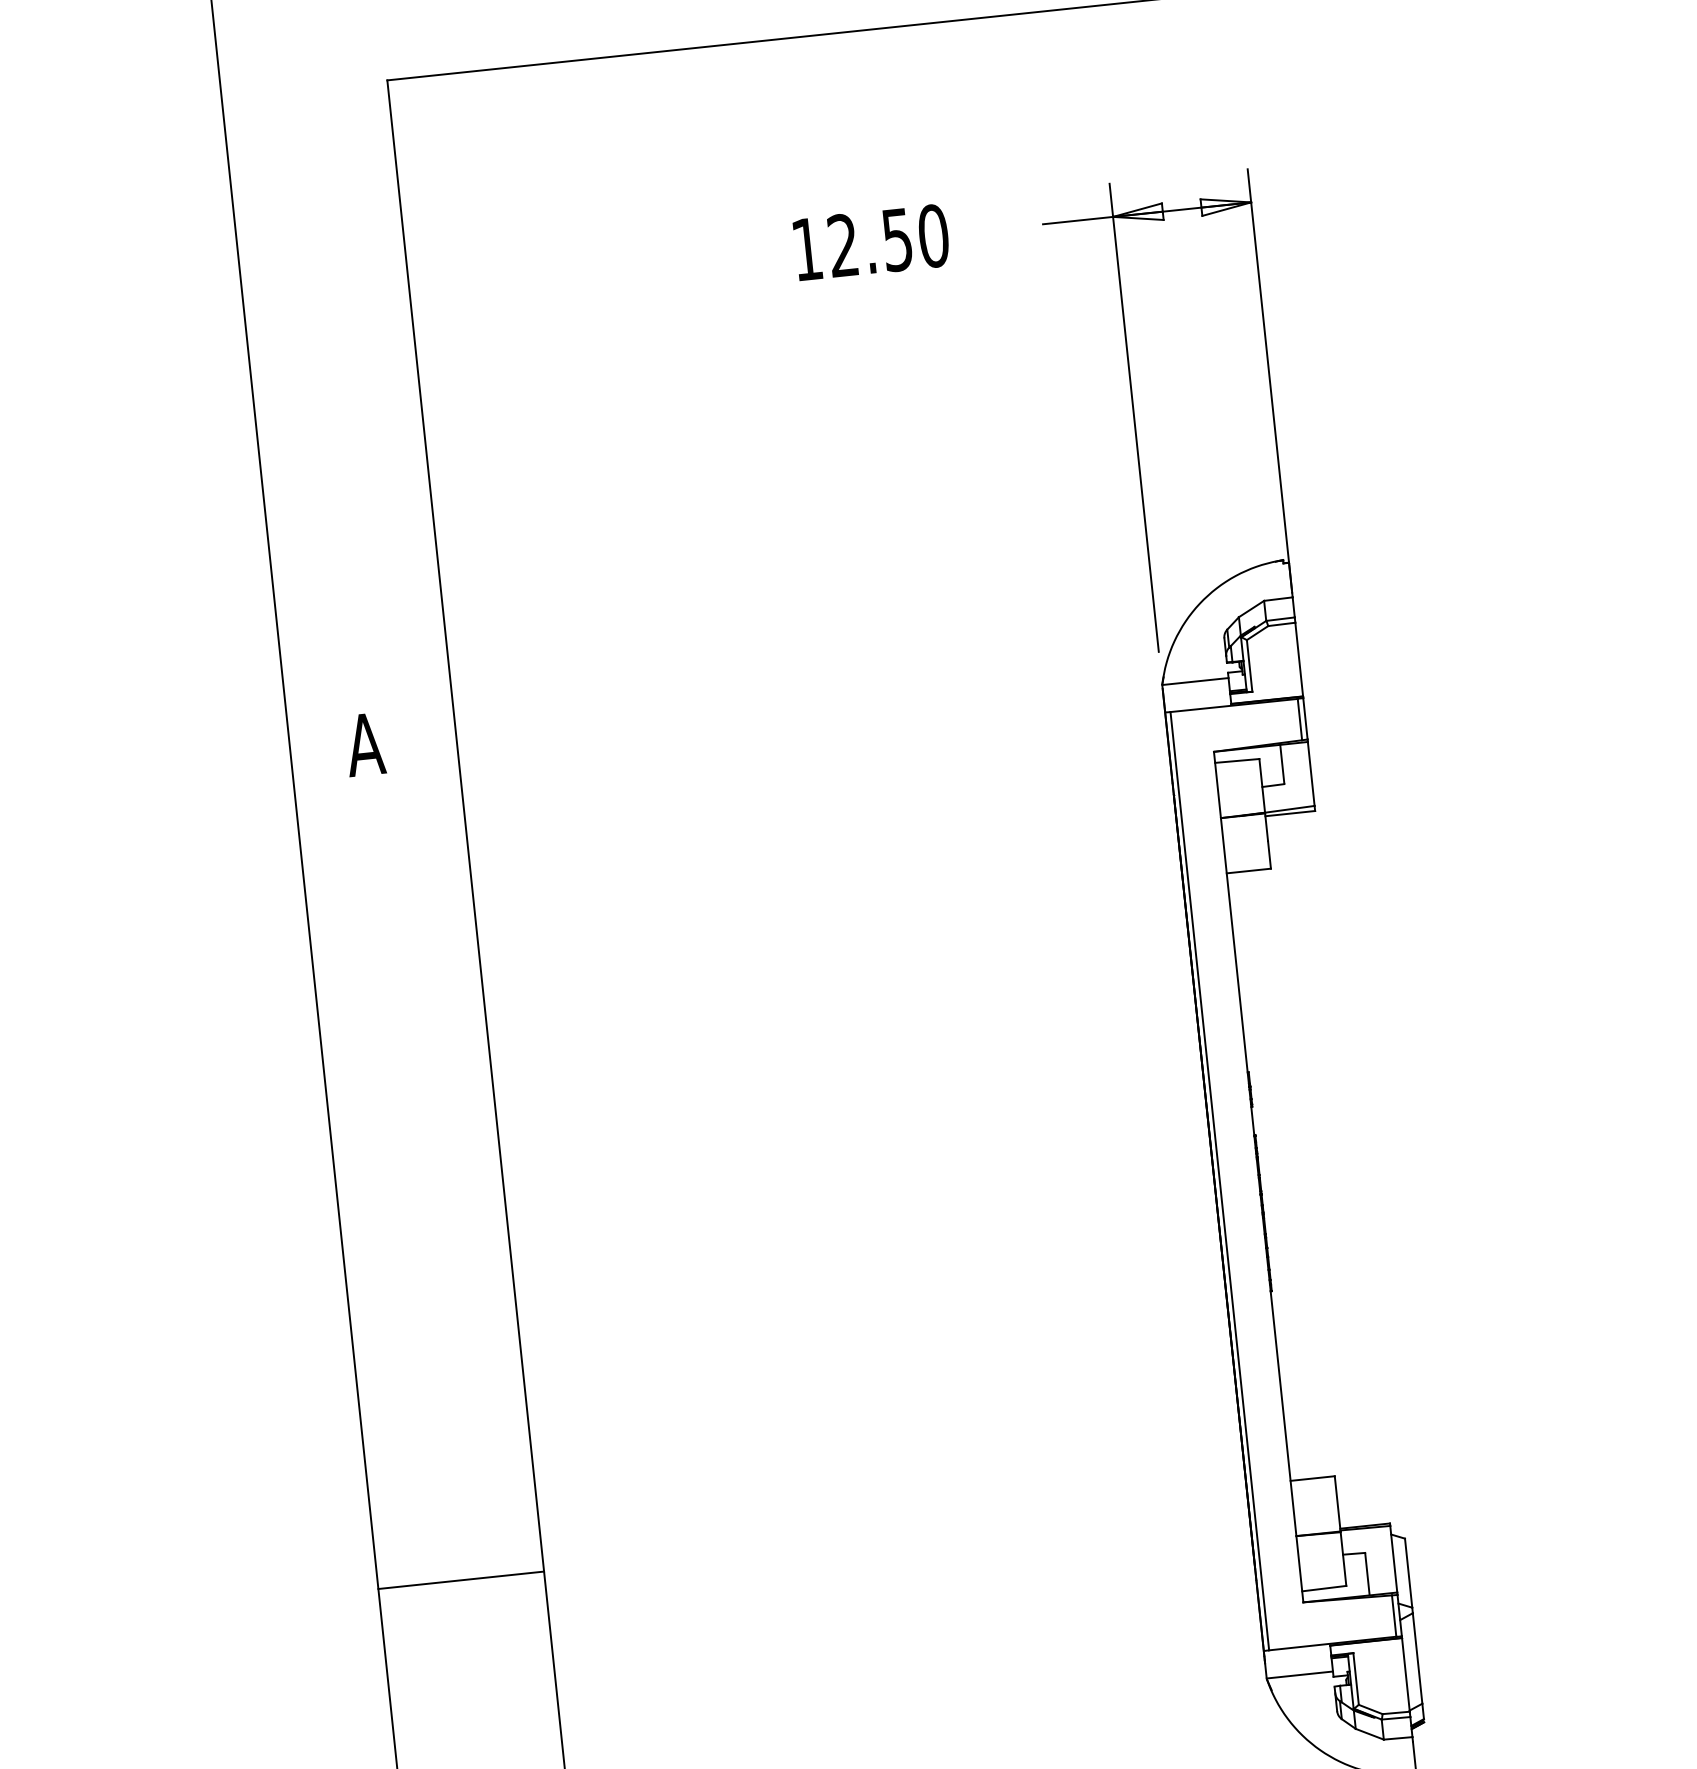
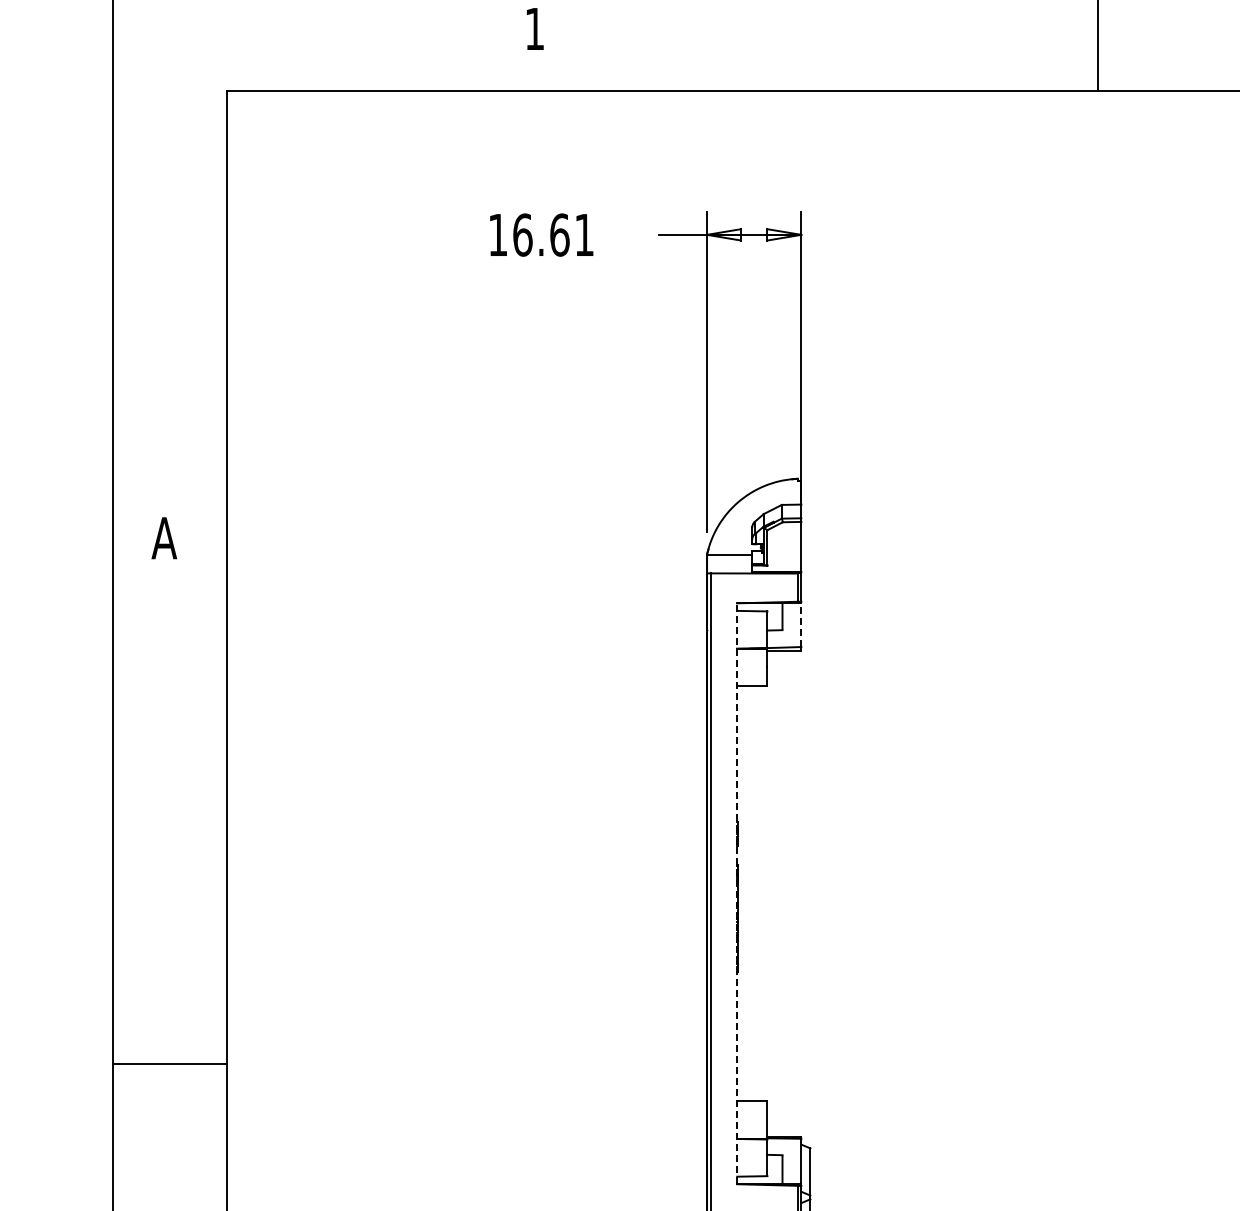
text: (888, 240) -> (553, 234), 12.50 -> 16.61
line: (1311, 774) -> (801, 625), solid -> dashed
line: (1259, 1176) -> (737, 893), solid -> dashed
line: (460, 1580) -> (169, 1063), moved

